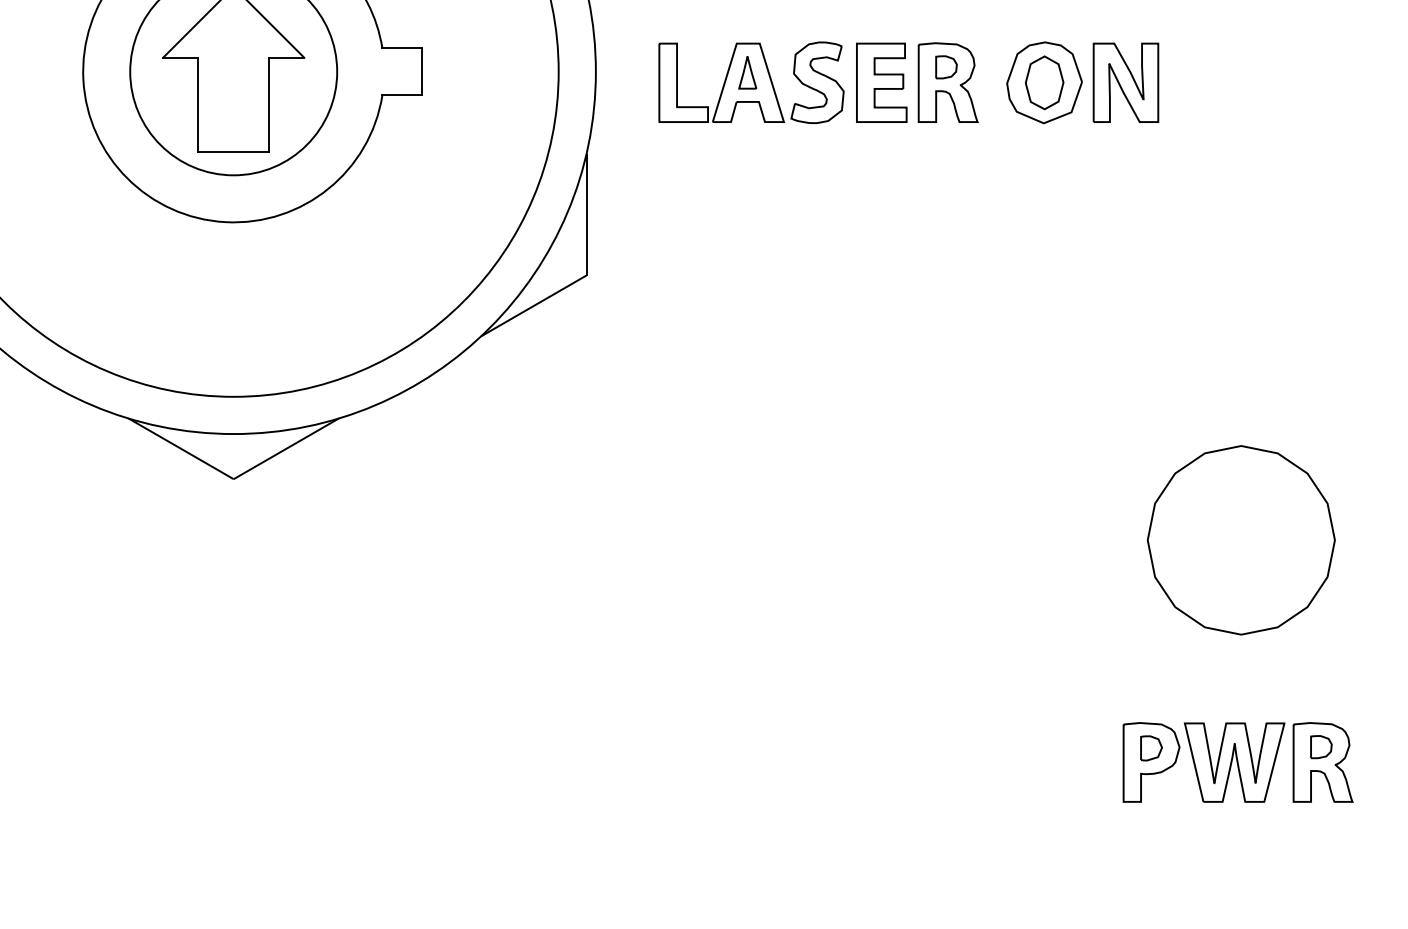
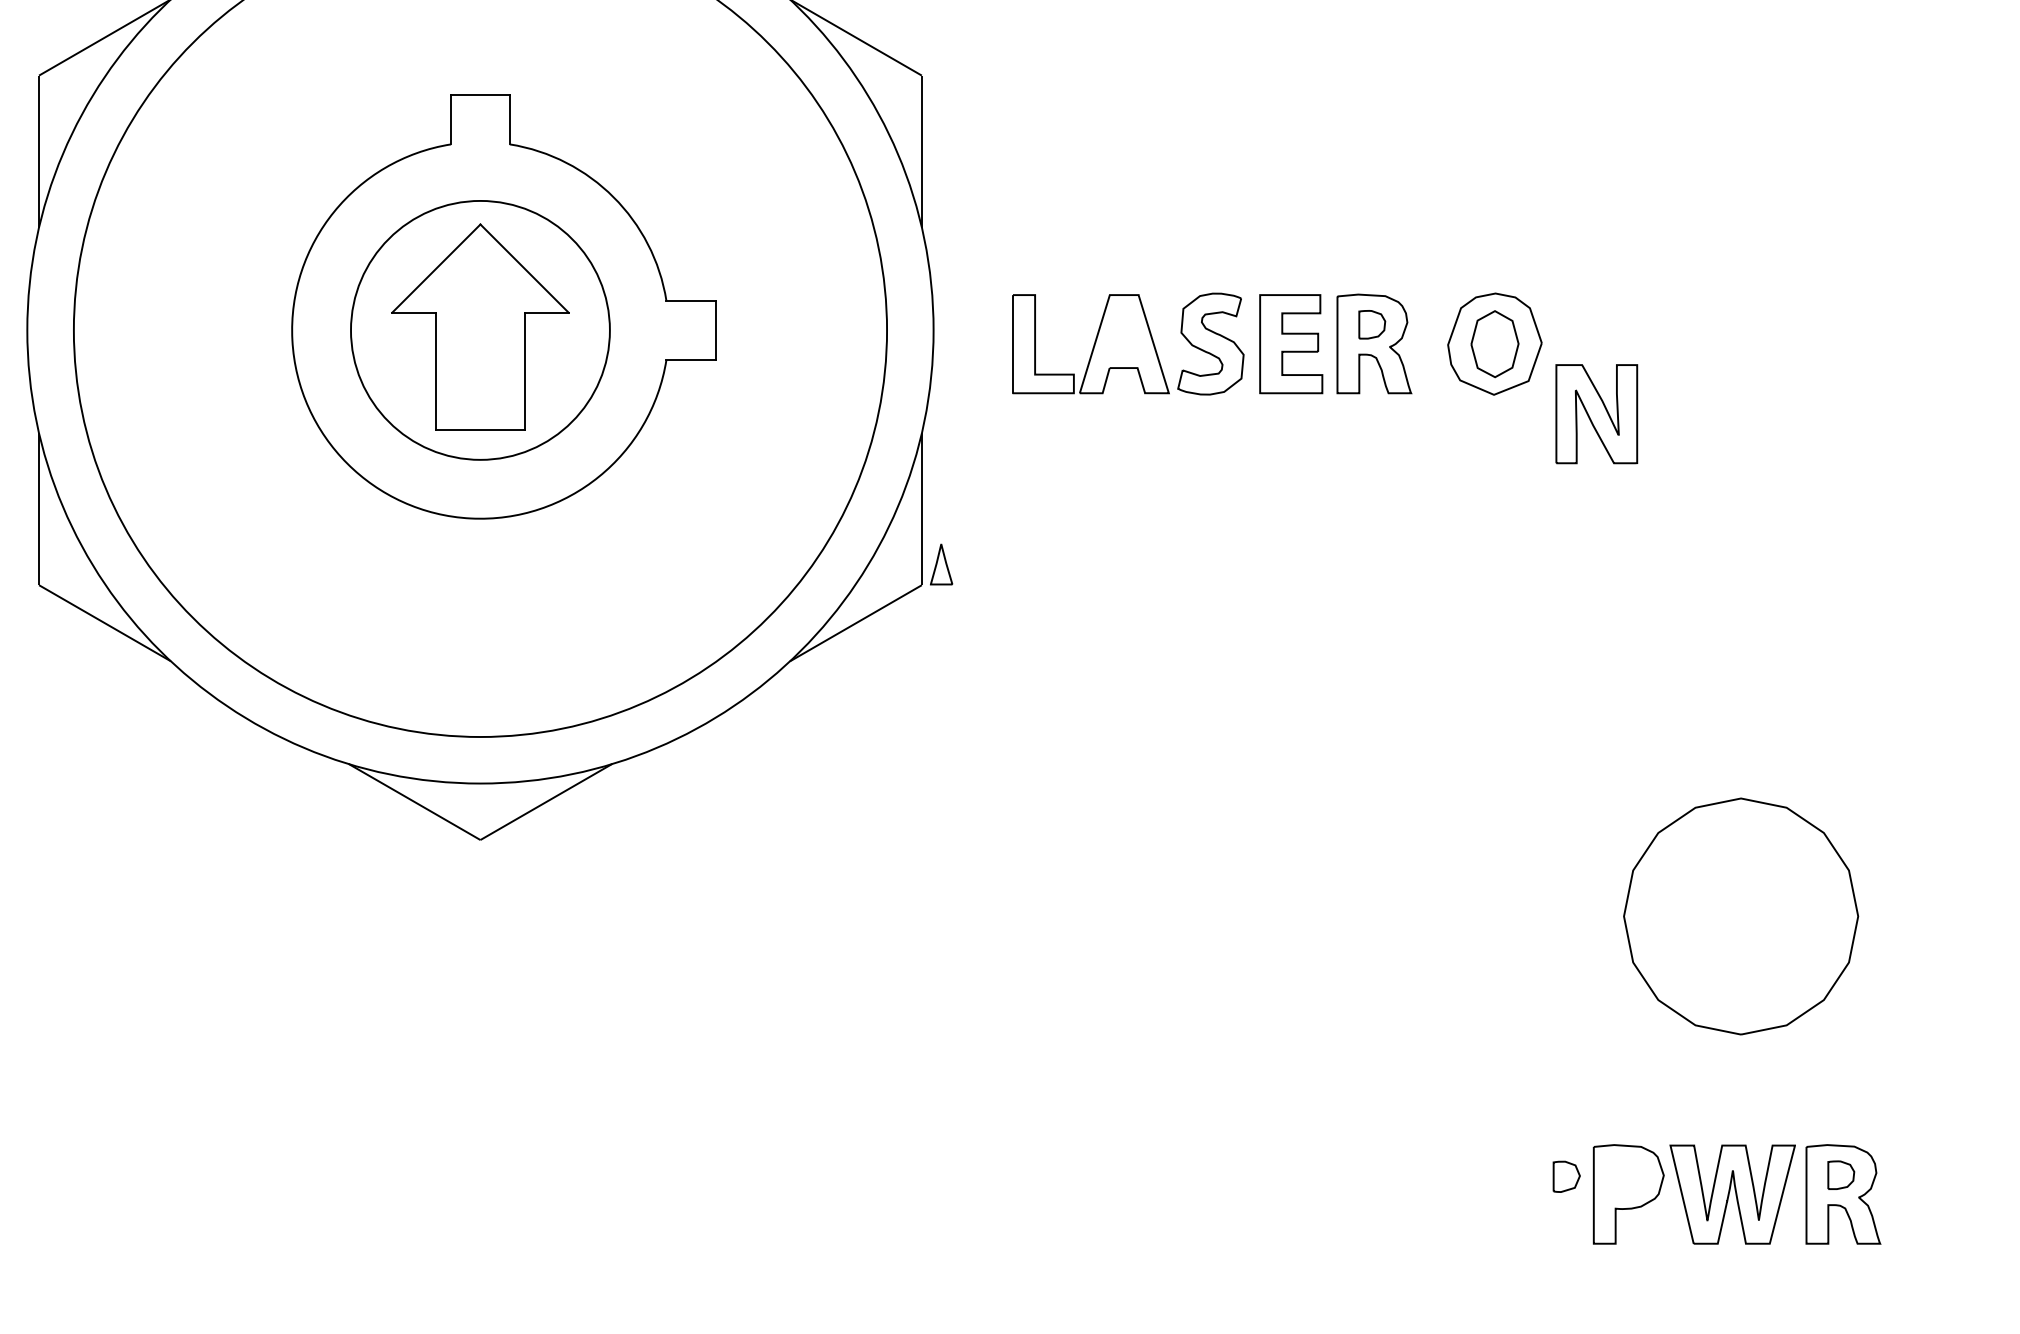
part: (747, 72) -> (941, 564), moved
part: (1125, 83) -> (1596, 414), moved
part: (1151, 748) -> (1566, 1176), moved

